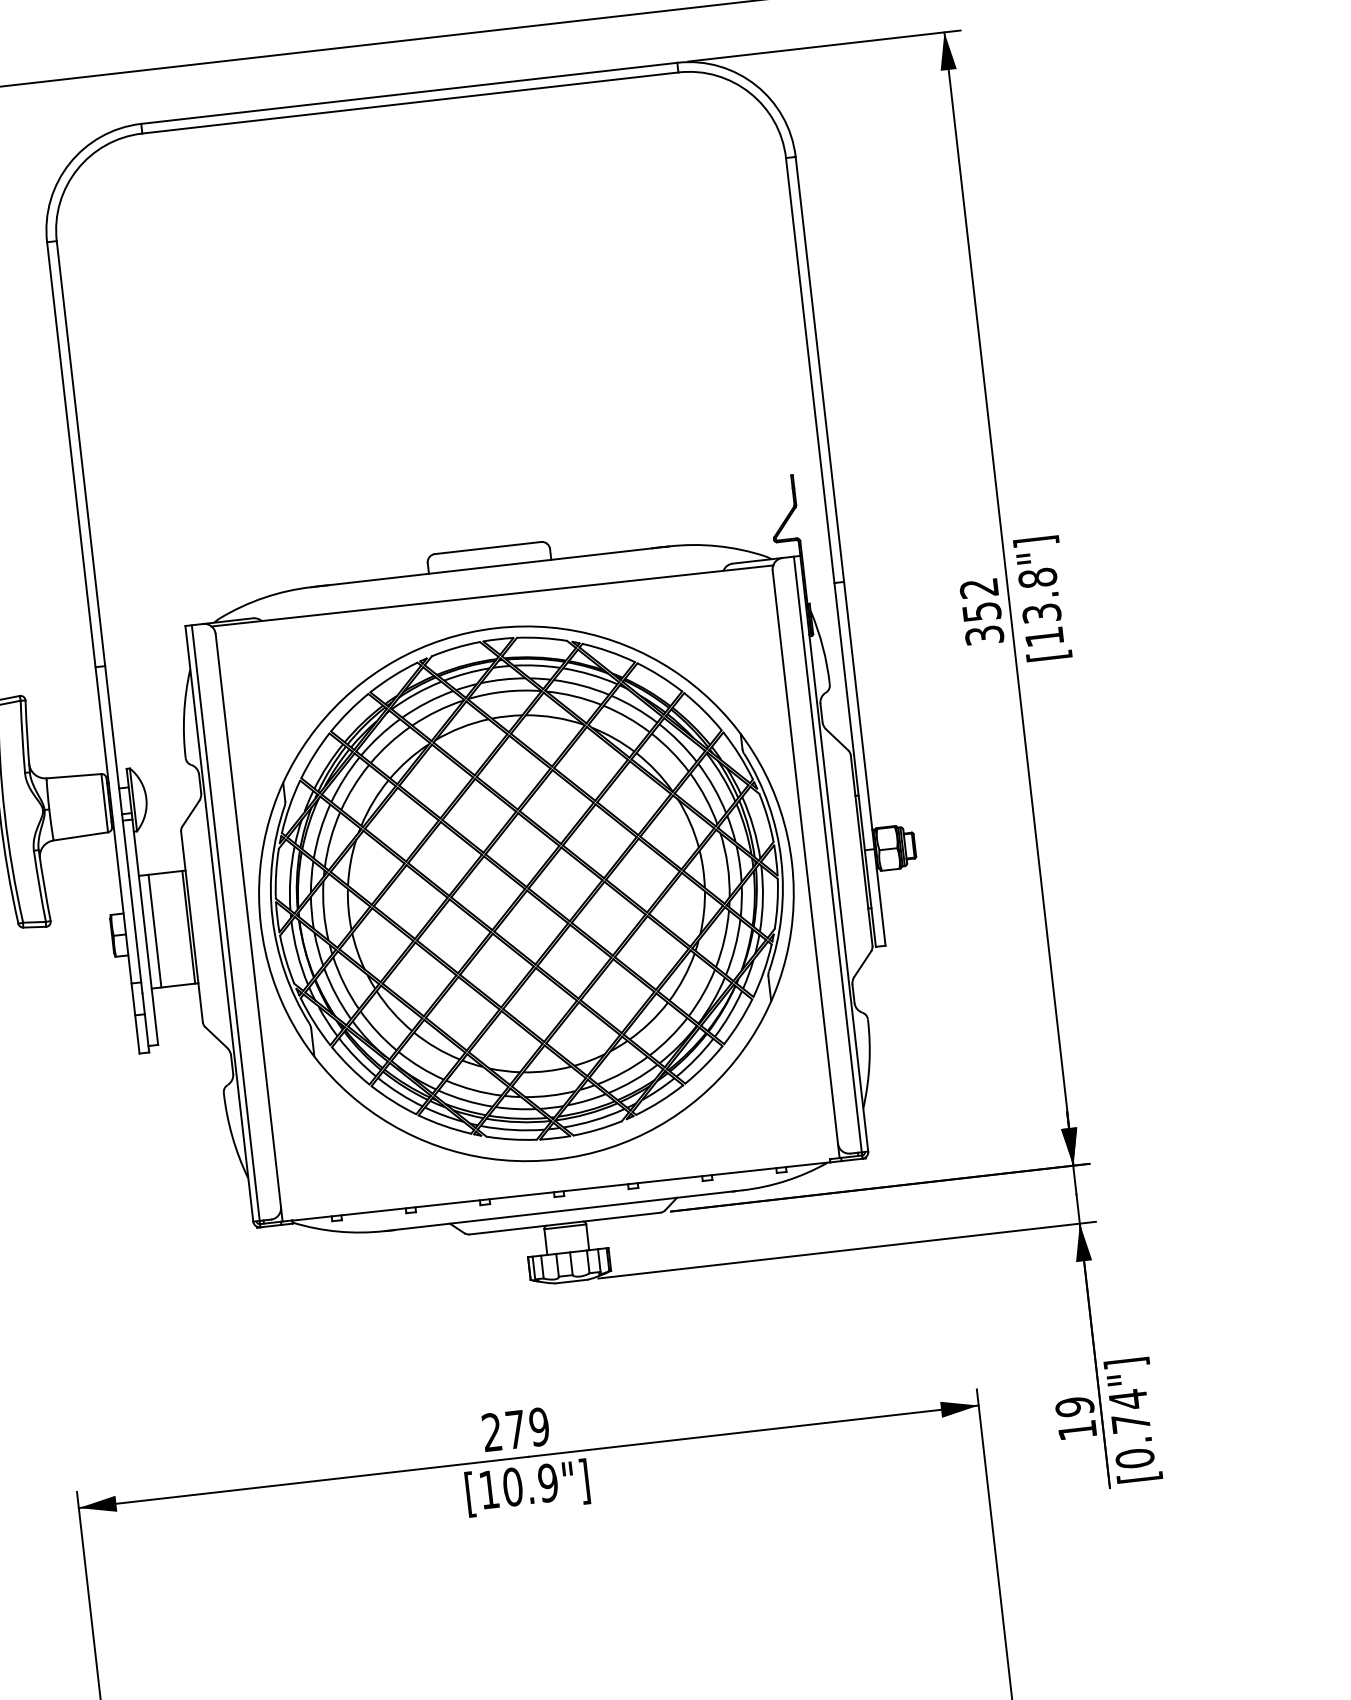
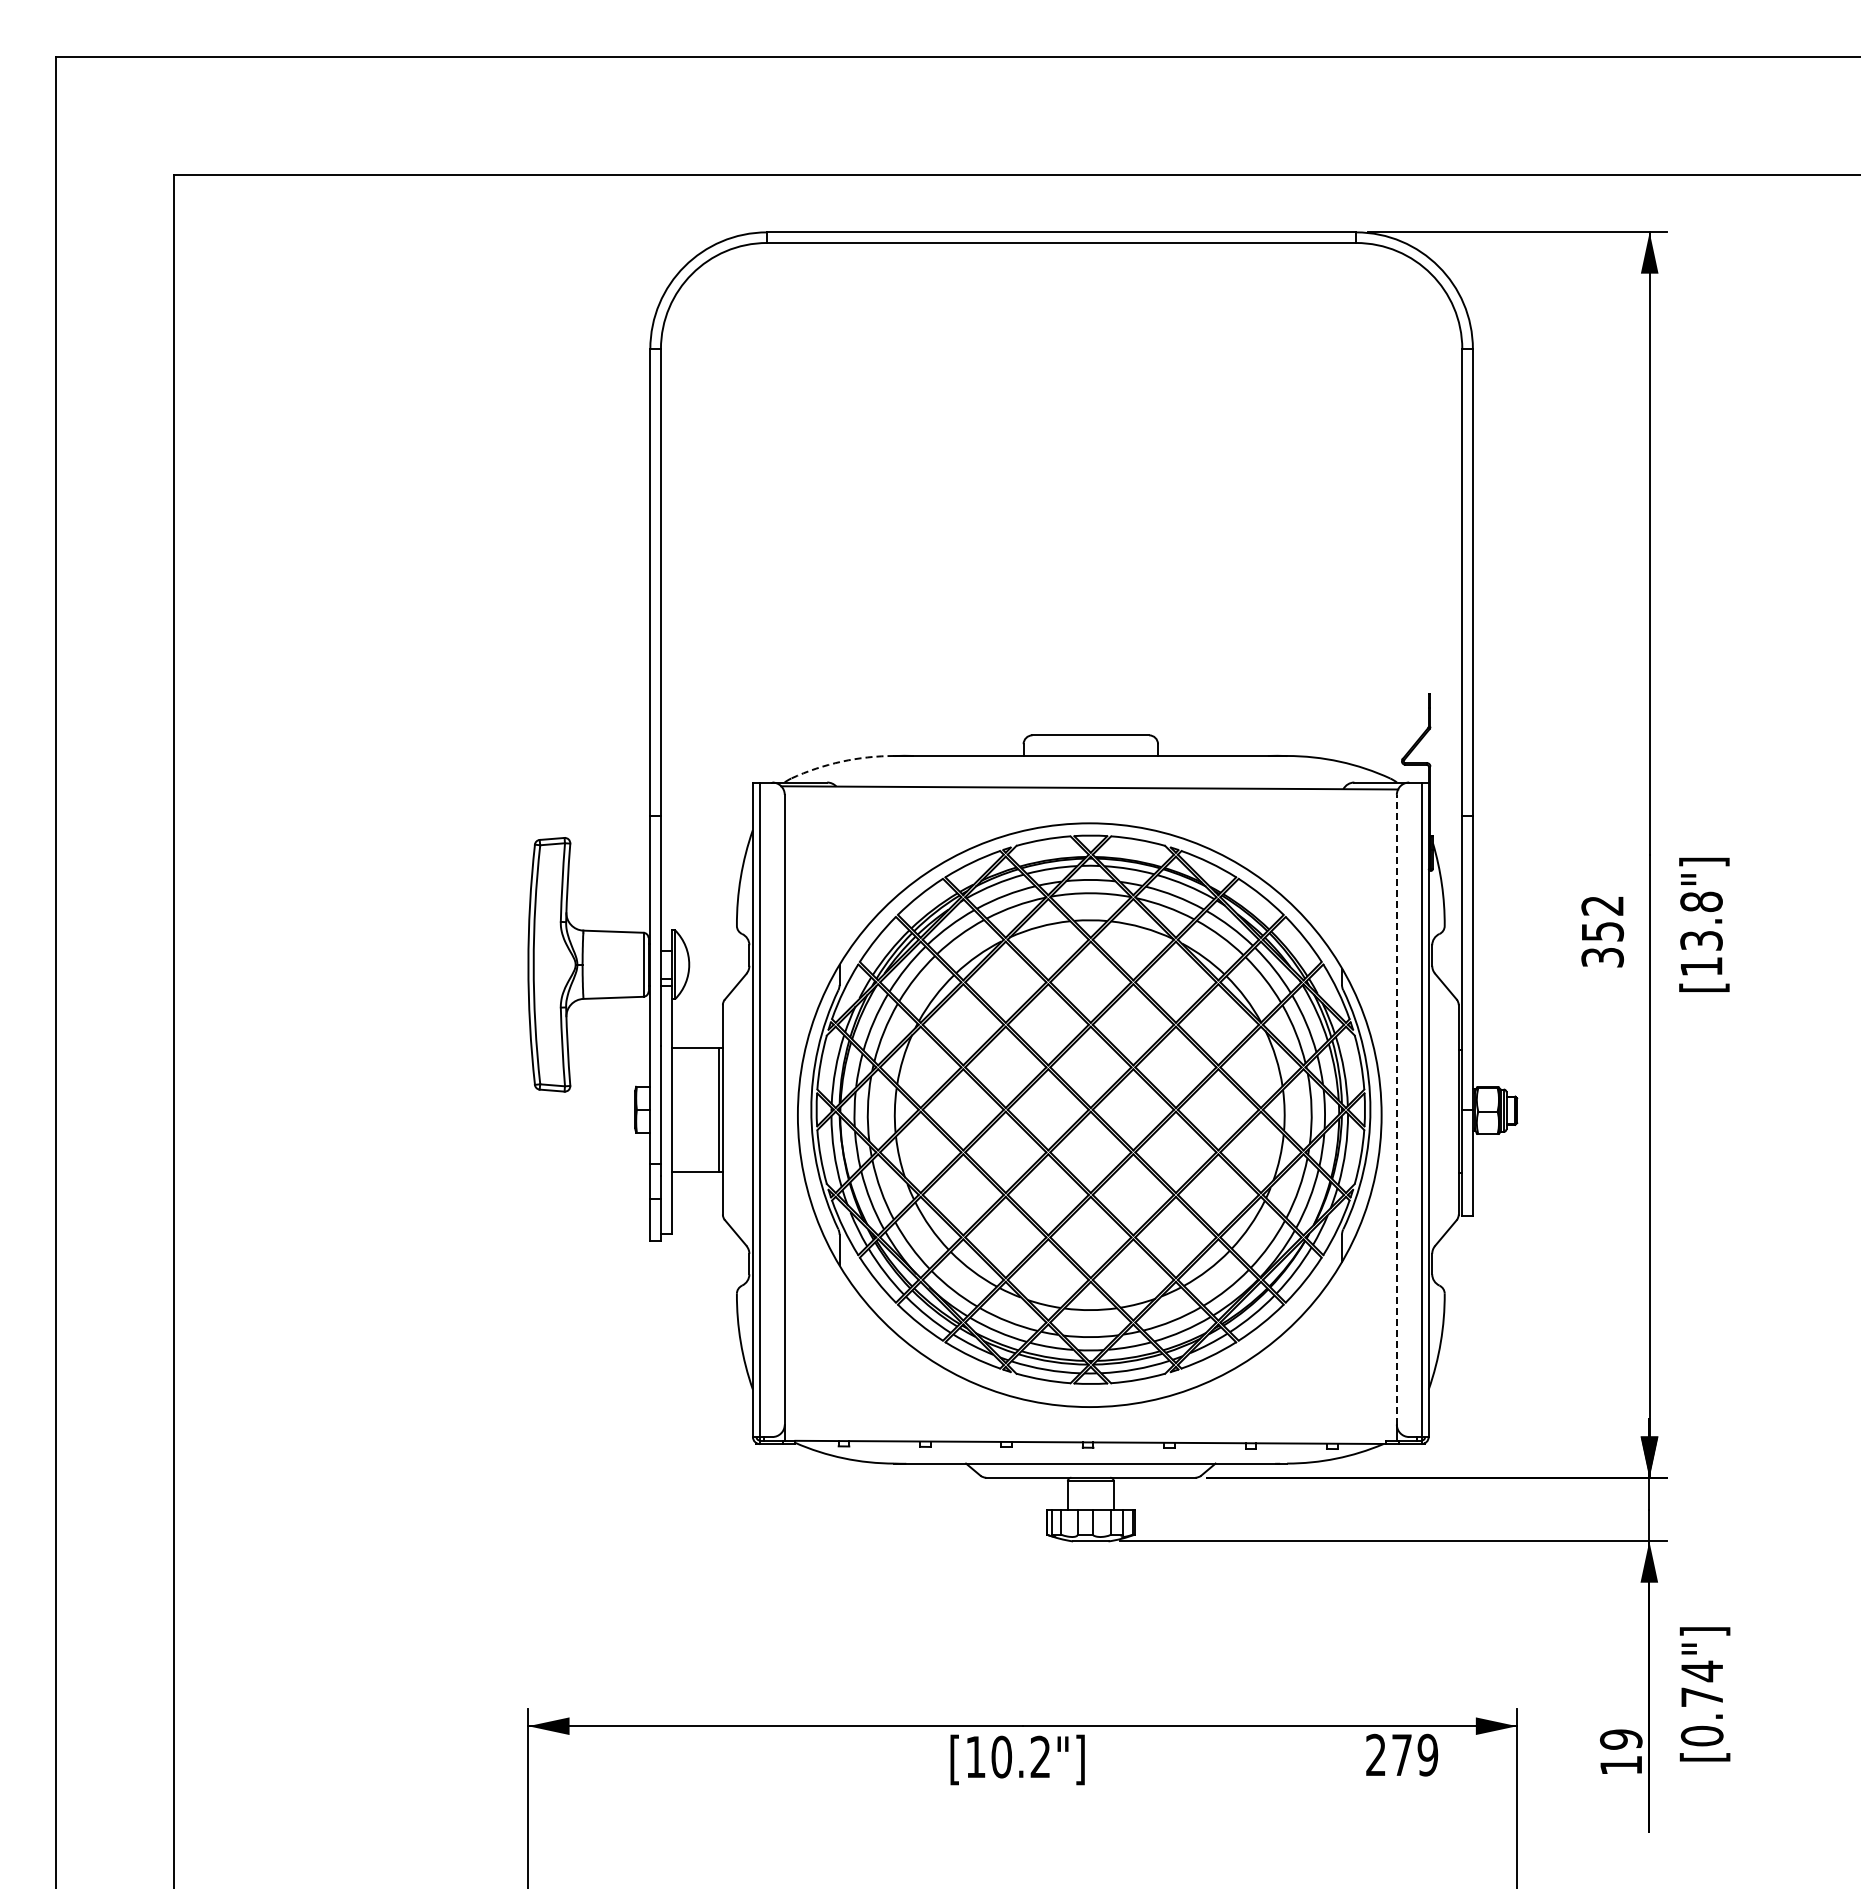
arc: (263, 597) -> (841, 761), solid -> dashed
text: (1042, 598) -> (1704, 924), moved
text: (981, 612) -> (1602, 932), moved
line: (804, 856) -> (1396, 1109), solid -> dashed
line: (155, 930) -> (682, 1109), removed
text: (1132, 1420) -> (1704, 1694), moved
text: (516, 1428) -> (1402, 1754), moved
text: (548, 1482) -> (1040, 1756), [10.9"] -> [10.2"]

